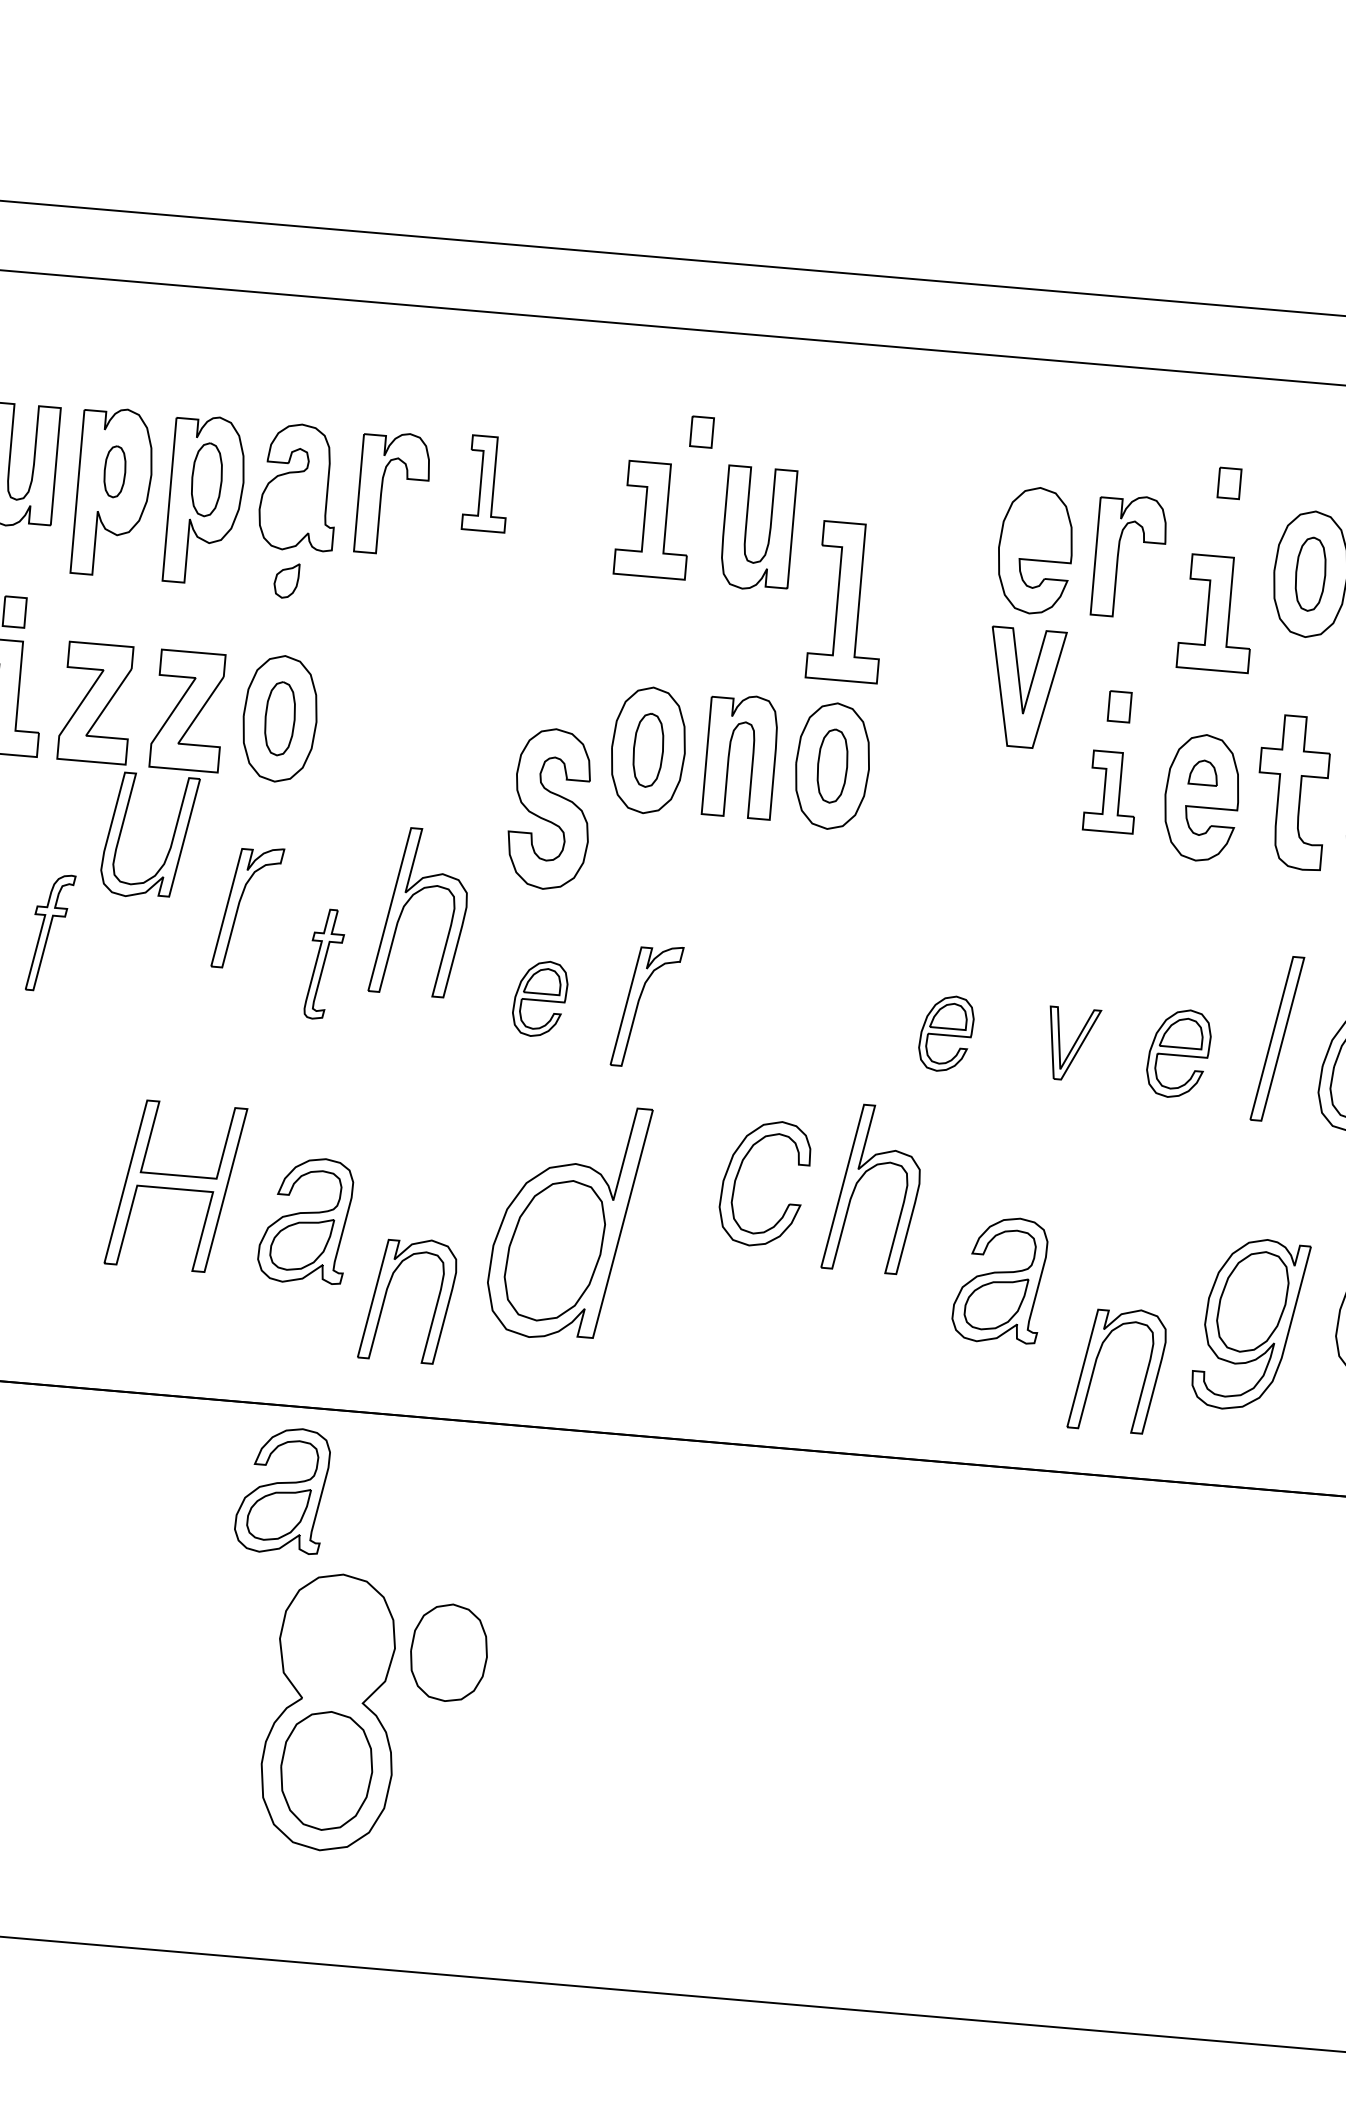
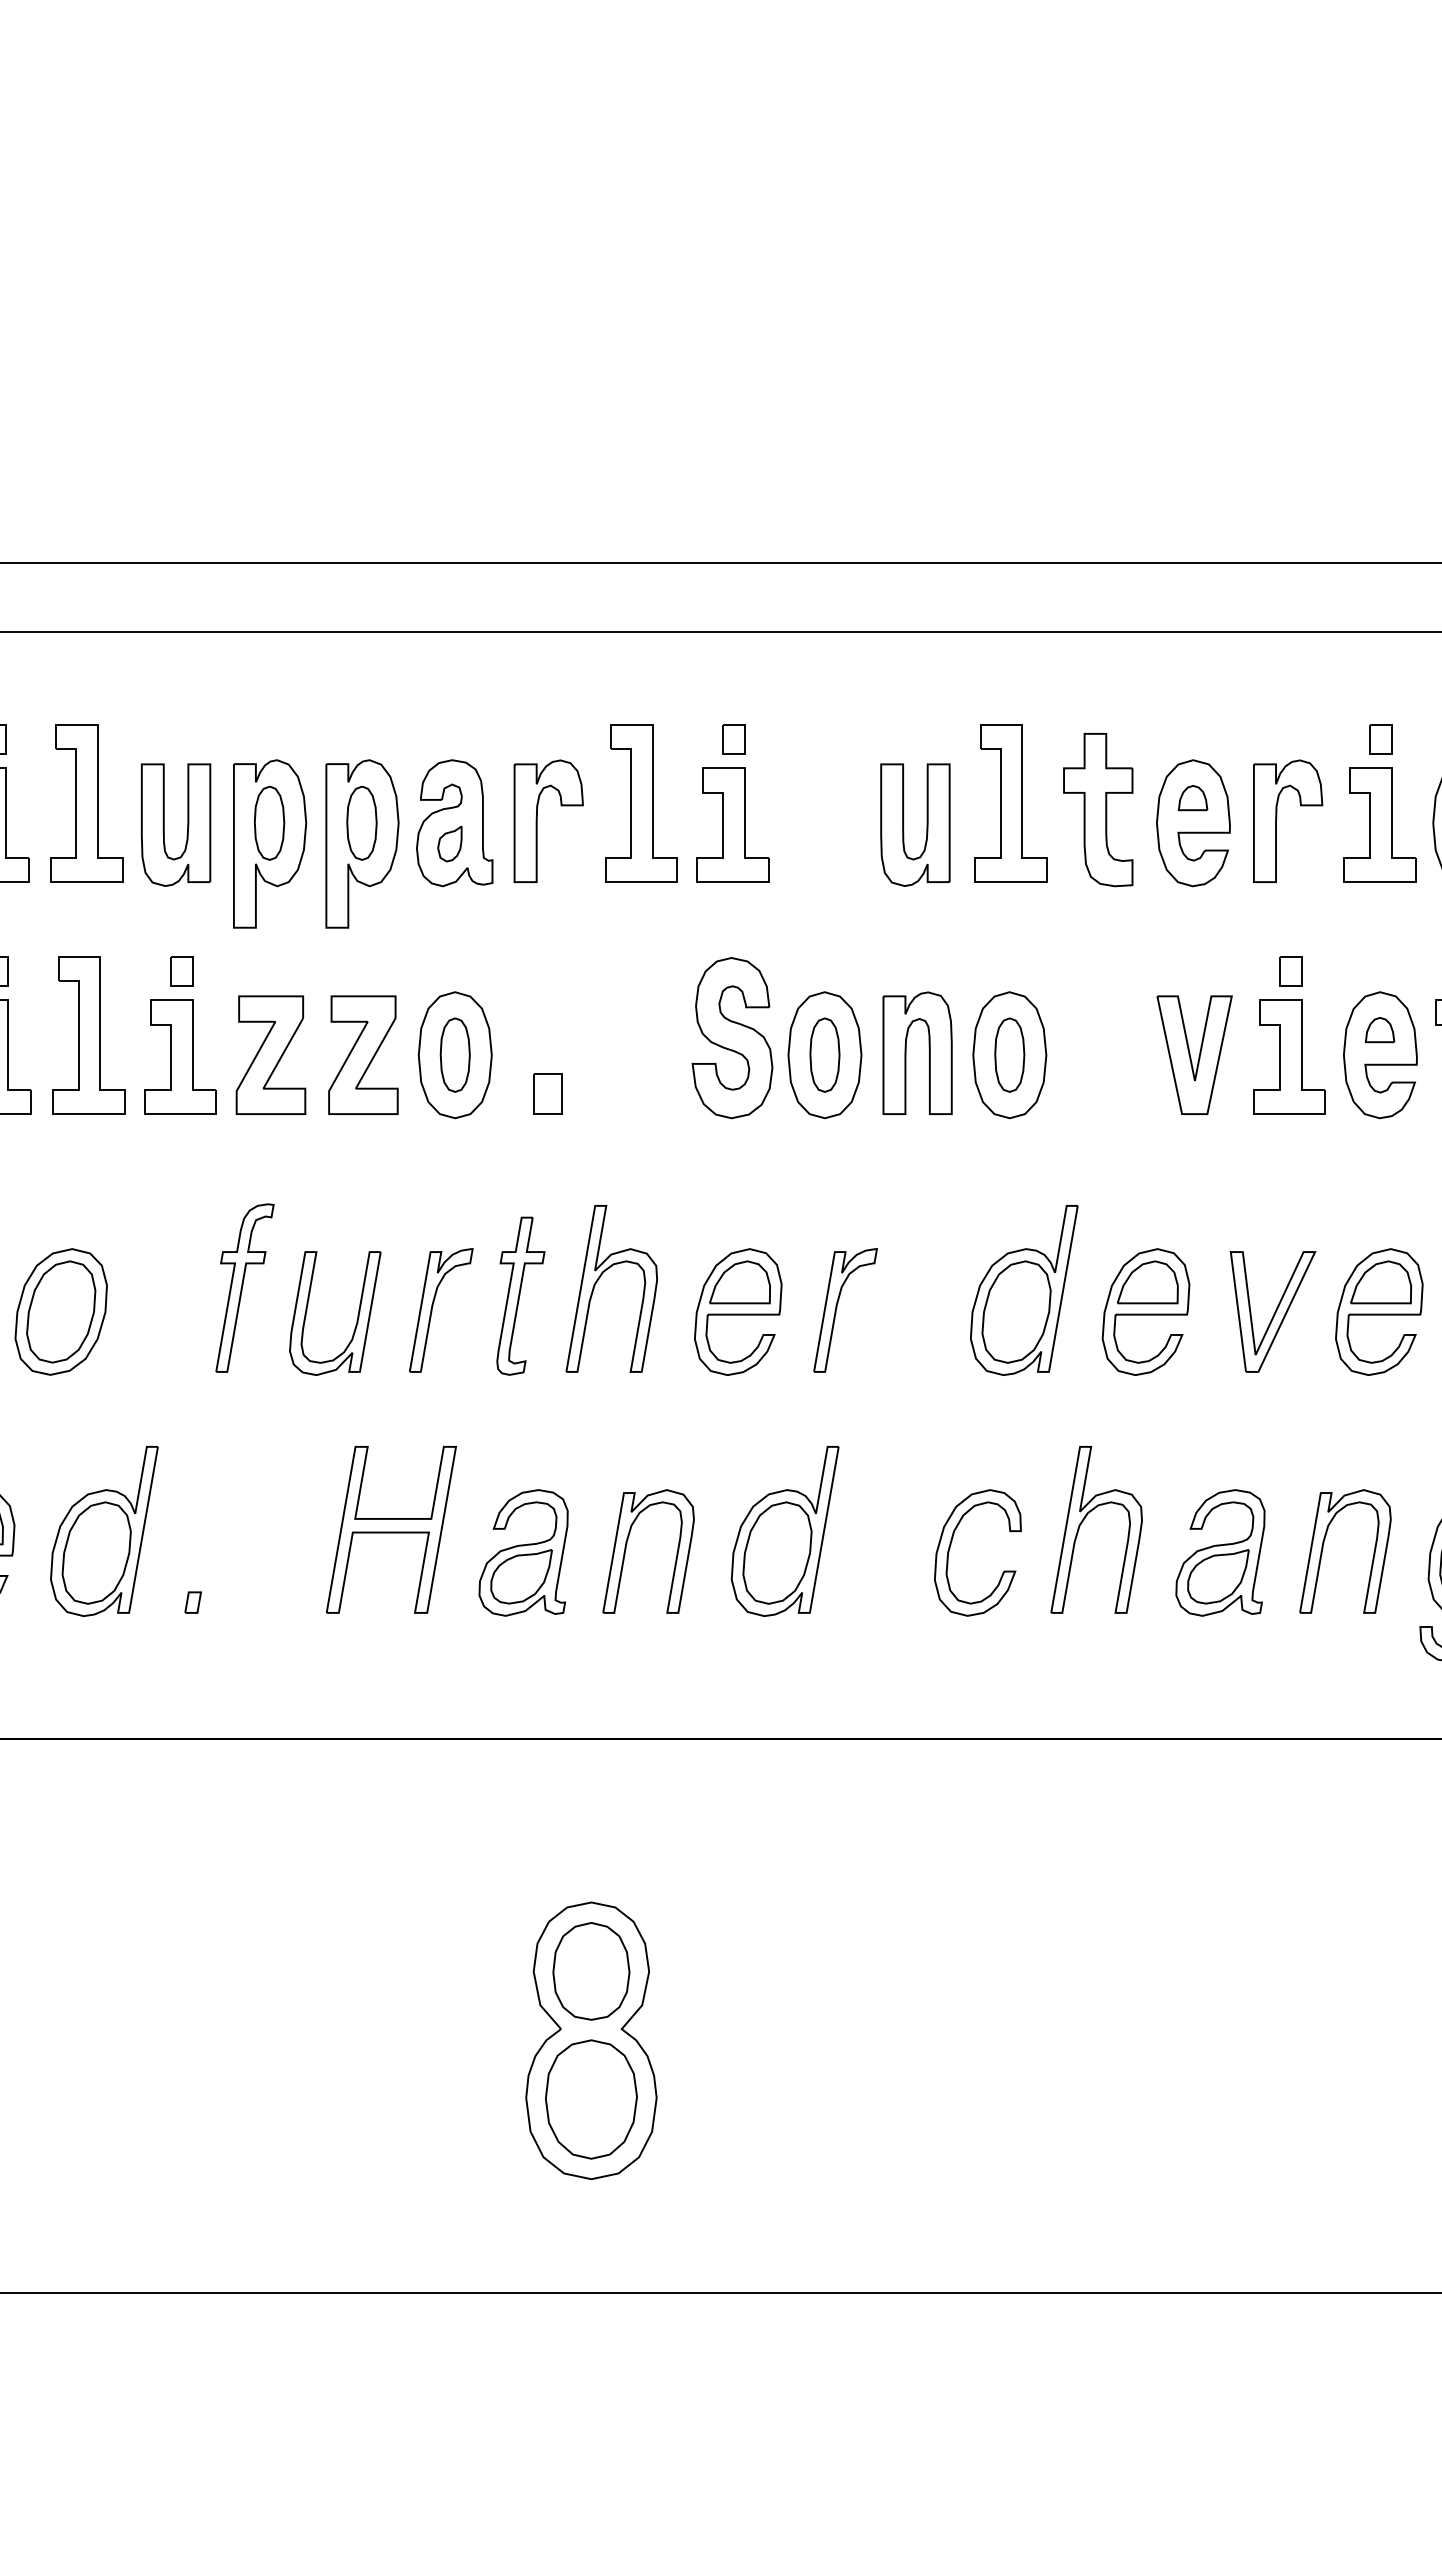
part: (701, 432) -> (733, 739), moved
part: (114, 471) -> (269, 822), size x1.43
part: (487, 483) -> (641, 803), size x1.67
part: (653, 519) -> (732, 824), moved
part: (1036, 526) -> (1192, 798), added
part: (941, 529) -> (1098, 810), added
part: (286, 580) -> (449, 843), moved
part: (847, 602) -> (1010, 803), moved
part: (1216, 612) -> (1379, 824), moved
part: (1024, 687) -> (1194, 1054), moved
part: (368, 764) -> (547, 1093), added
part: (1111, 791) -> (1289, 1056), size x1.43
part: (550, 809) -> (732, 1038), moved
part: (171, 839) -> (357, 1314), moved
part: (409, 901) -> (599, 1279), moved
part: (240, 903) -> (433, 1306), moved
part: (50, 932) -> (244, 1287), size x1.43
part: (324, 963) -> (520, 1295), size x1.43
part: (540, 998) -> (738, 1311), size x1.67
part: (827, 1001) -> (1024, 1290), added
part: (945, 1033) -> (1145, 1311), size x1.67
part: (1072, 1043) -> (1272, 1311), size x1.67
part: (1179, 1053) -> (1379, 1311), size x1.43
part: (739, 1173) -> (951, 1545), moved
part: (862, 1178) -> (1084, 1520), moved
part: (567, 1221) -> (784, 1531), size x0.71
part: (386, 1296) -> (626, 1549), moved
part: (1096, 1365) -> (1323, 1548), moved
part: (282, 1490) -> (523, 1823), removed
part: (449, 1652) -> (591, 1971), moved

